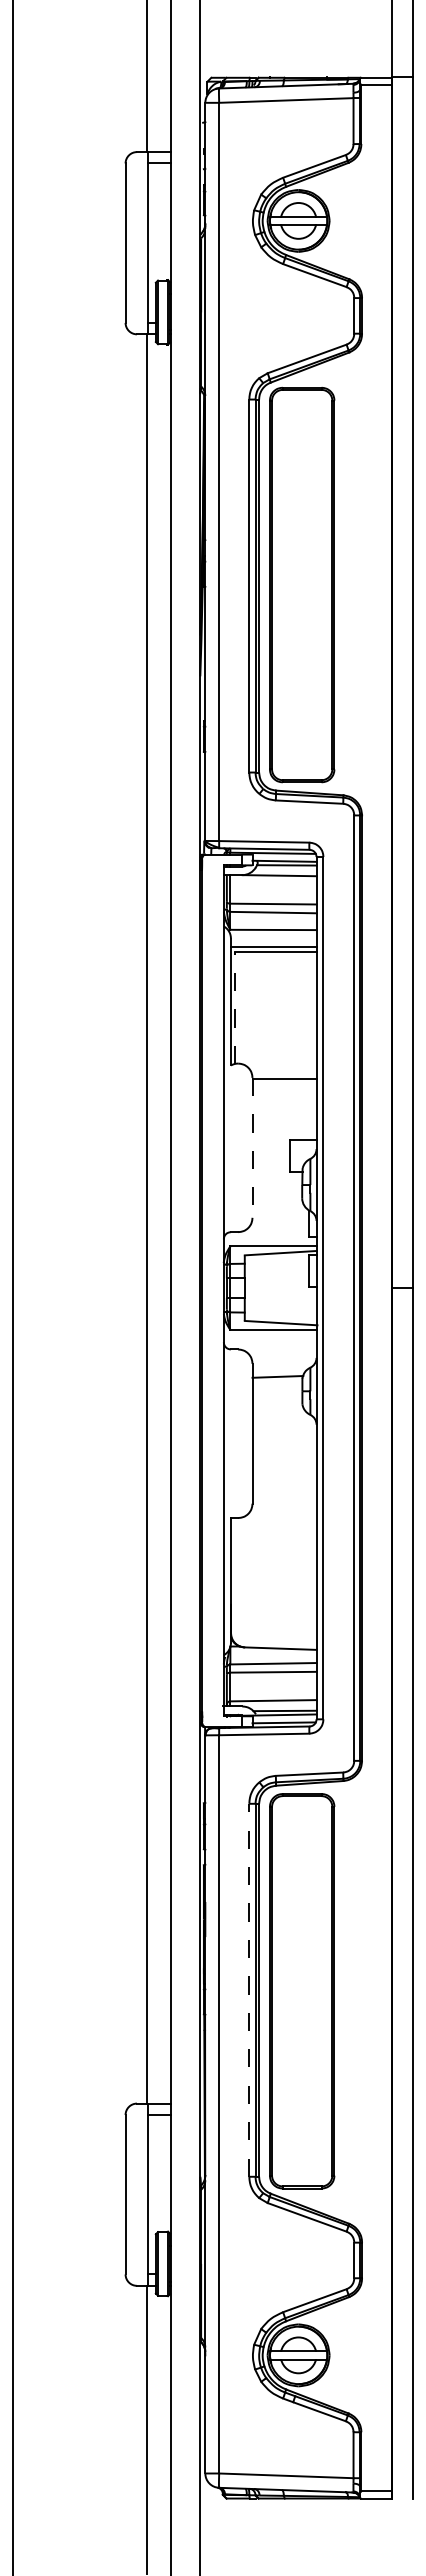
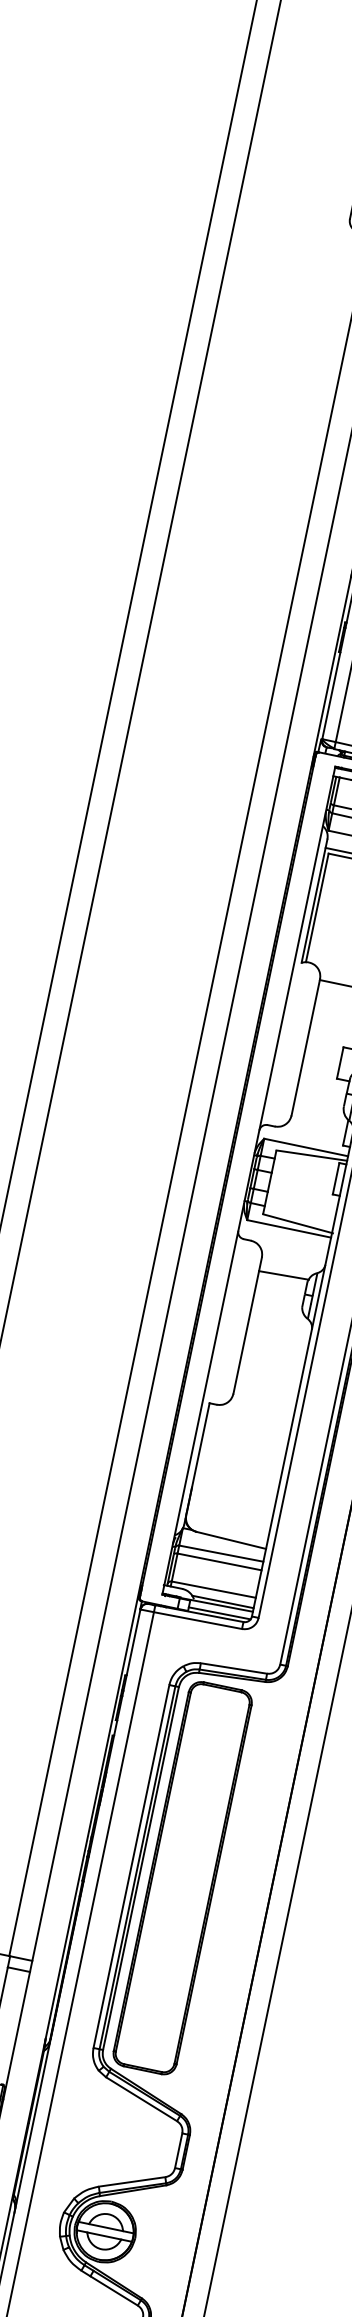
line: (235, 1008) -> (317, 908), dashed -> solid
line: (252, 1147) -> (305, 1047), dashed -> solid
line: (249, 1989) -> (131, 1865), dashed -> solid

